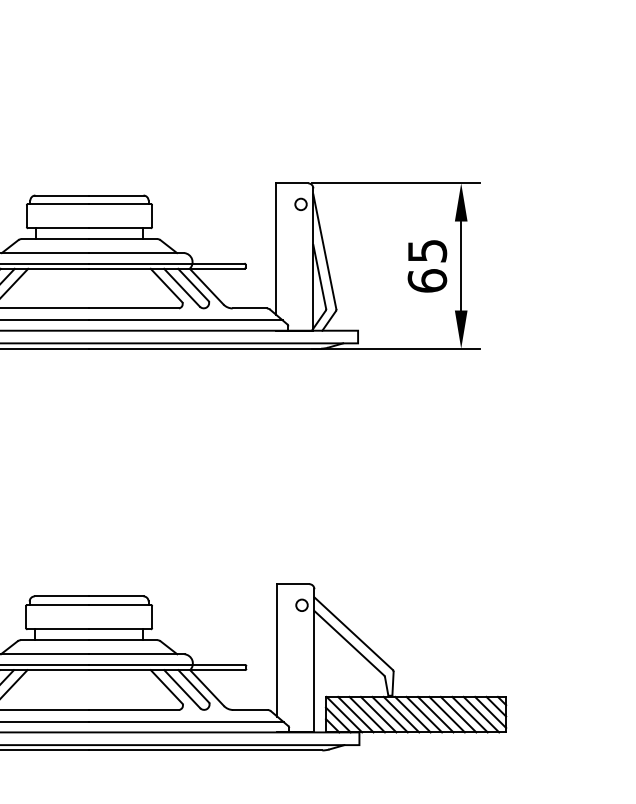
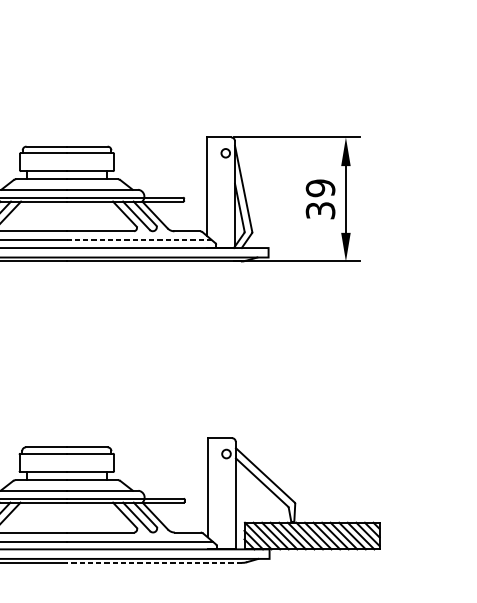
text: (427, 265) -> (320, 199), 65 -> 39
line: (186, 320) -> (139, 240), solid -> dashed
line: (205, 750) -> (154, 562), solid -> dashed

